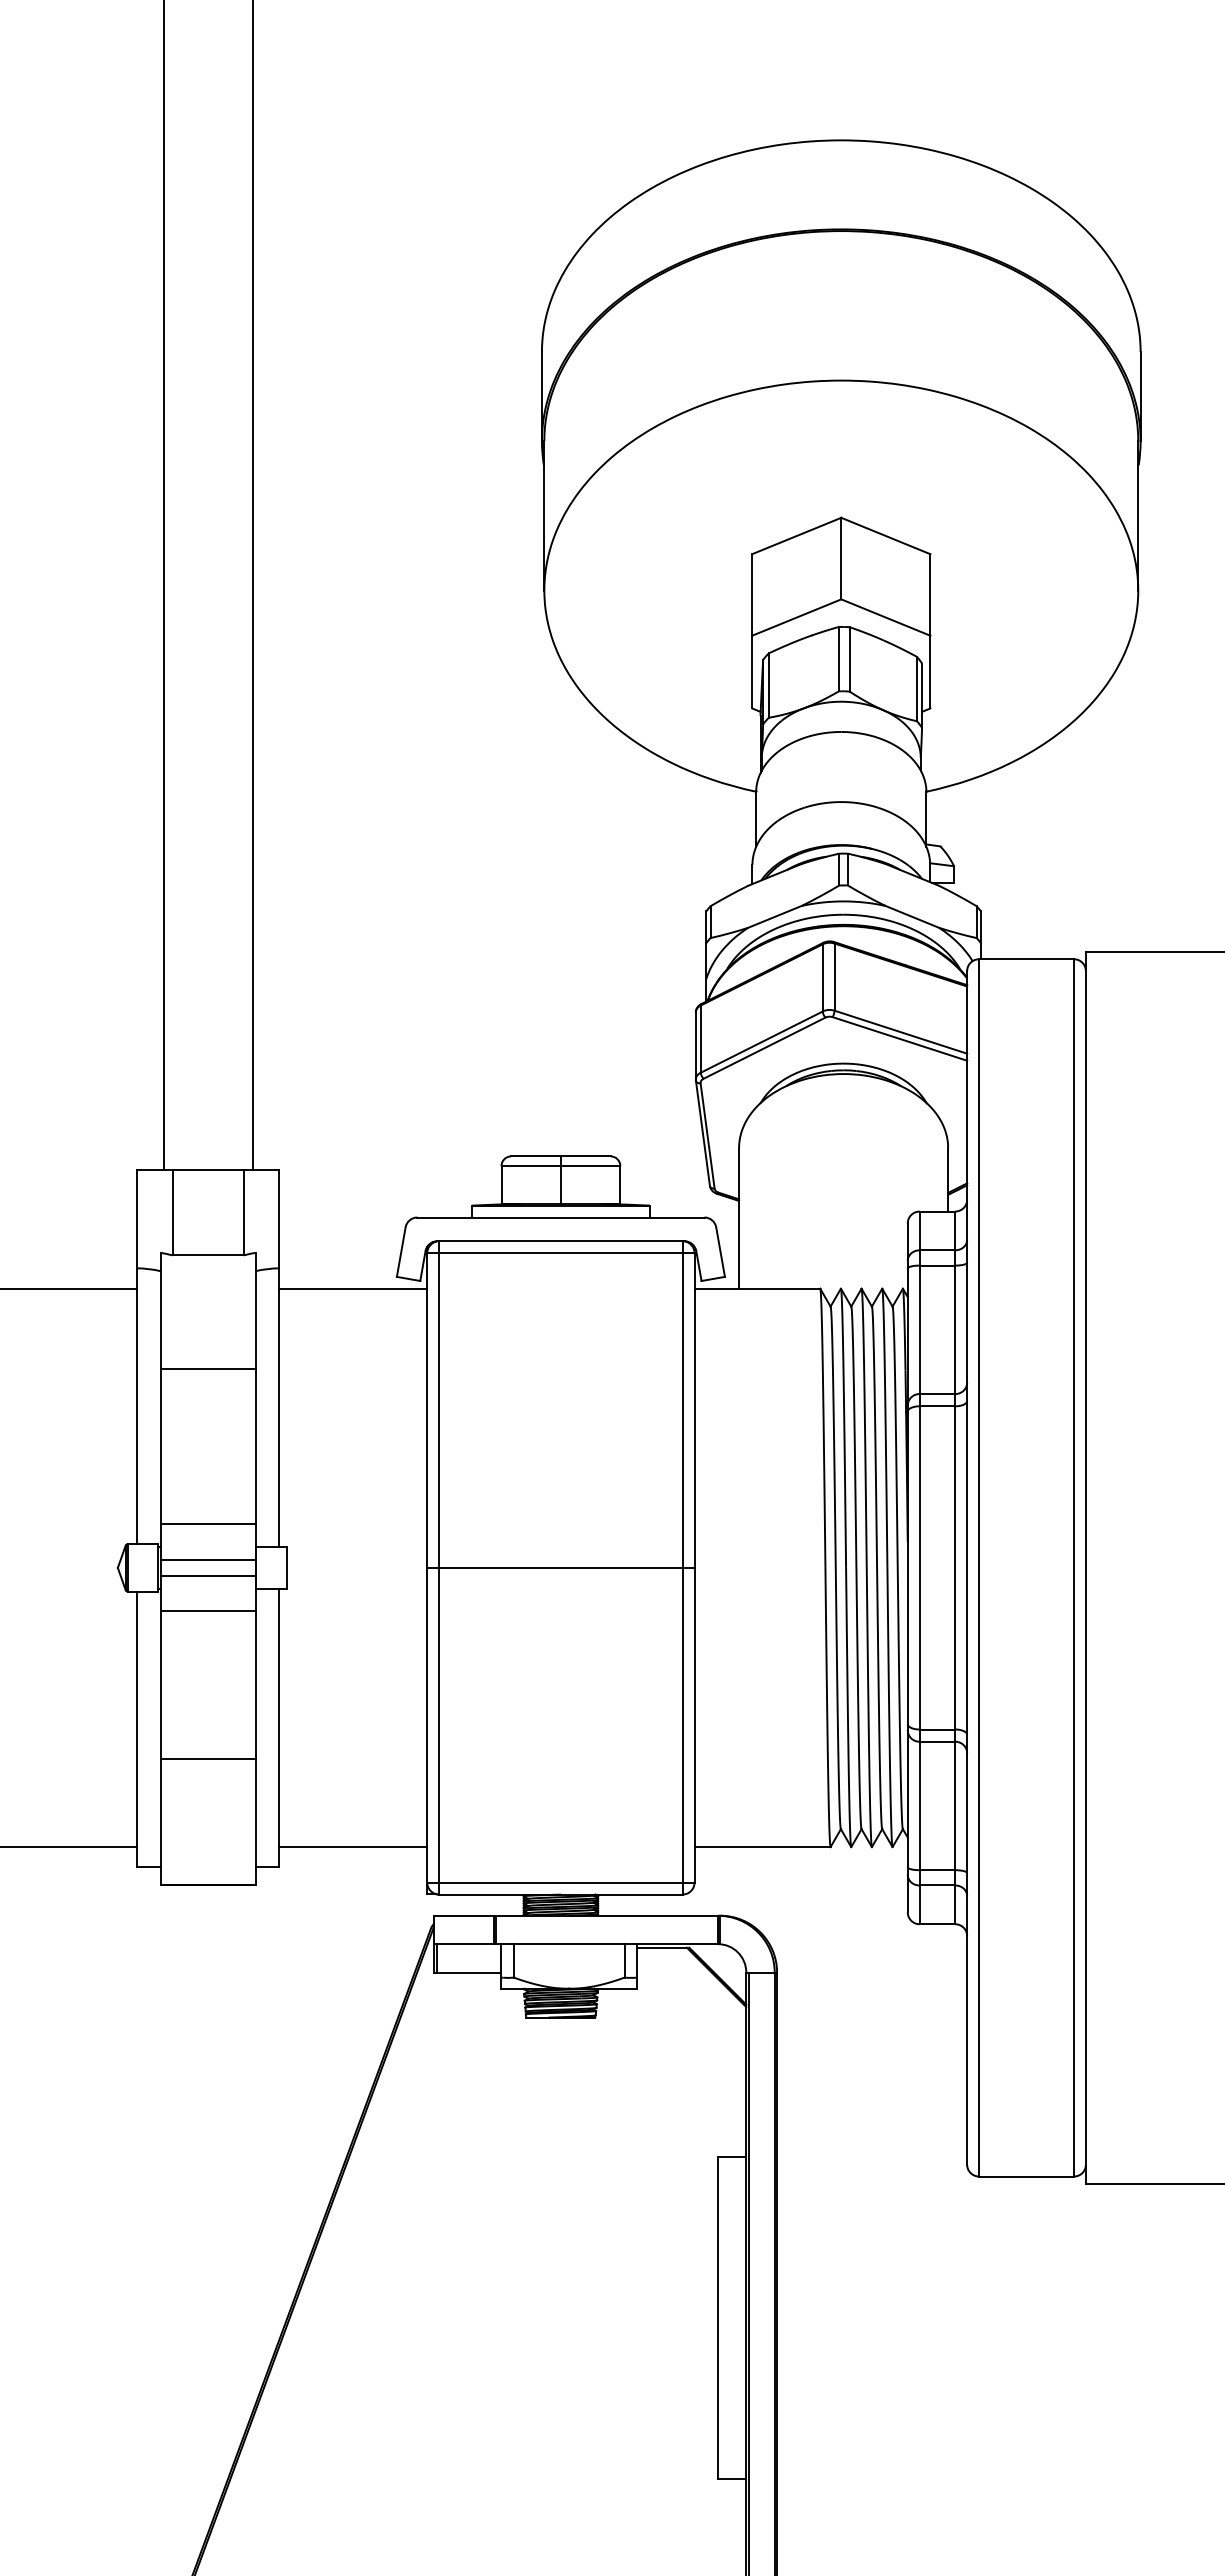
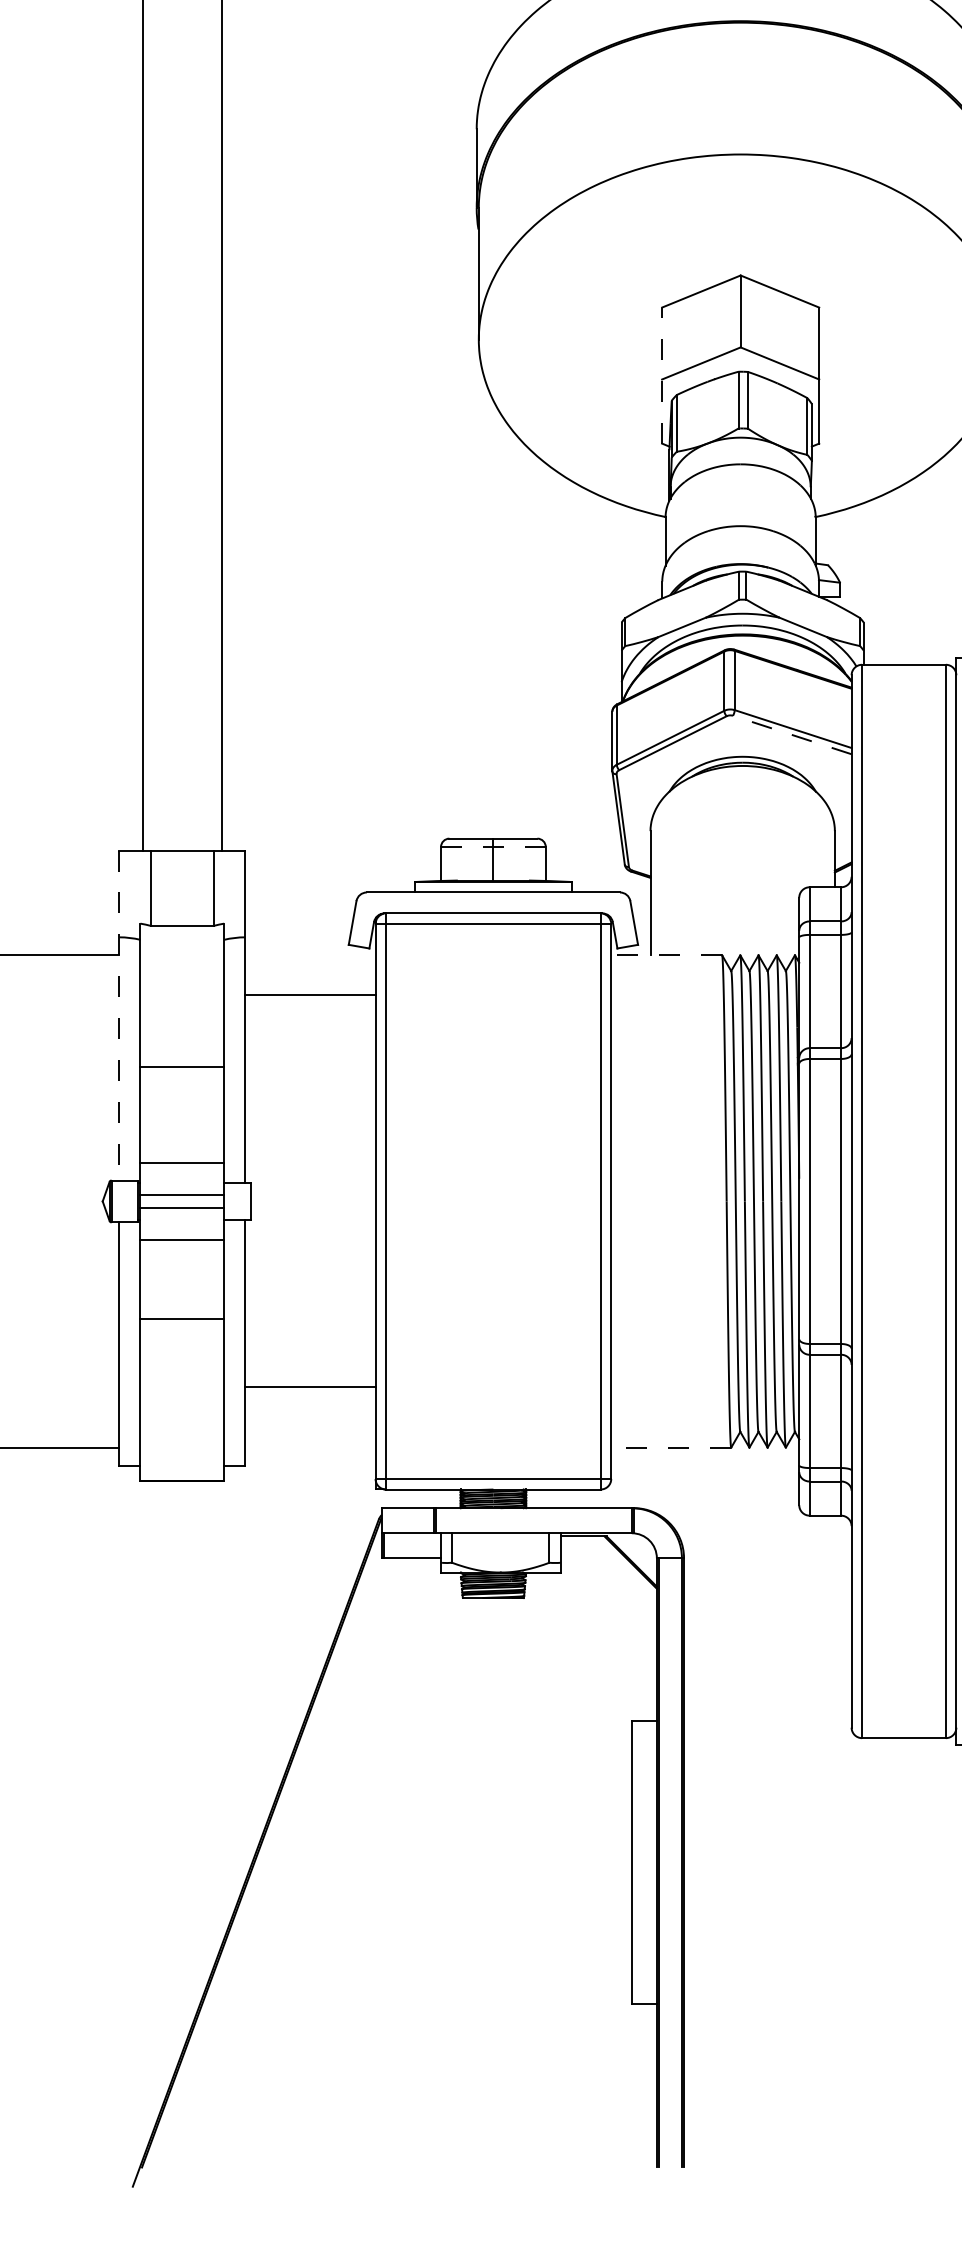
line: (752, 630) -> (662, 374), solid -> dashed
line: (899, 1038) -> (791, 734), solid -> dashed
line: (561, 1165) -> (493, 846), solid -> dashed
line: (353, 1288) -> (310, 994), moved
line: (757, 1288) -> (666, 955), solid -> dashed
line: (136, 1357) -> (119, 1015), solid -> dashed
line: (207, 1369) -> (181, 1067), moved
line: (560, 1567) -> (493, 1201), removed
line: (207, 1758) -> (181, 1319), moved
line: (353, 1847) -> (310, 1387), moved
line: (762, 1847) -> (671, 1448), solid -> dashed

